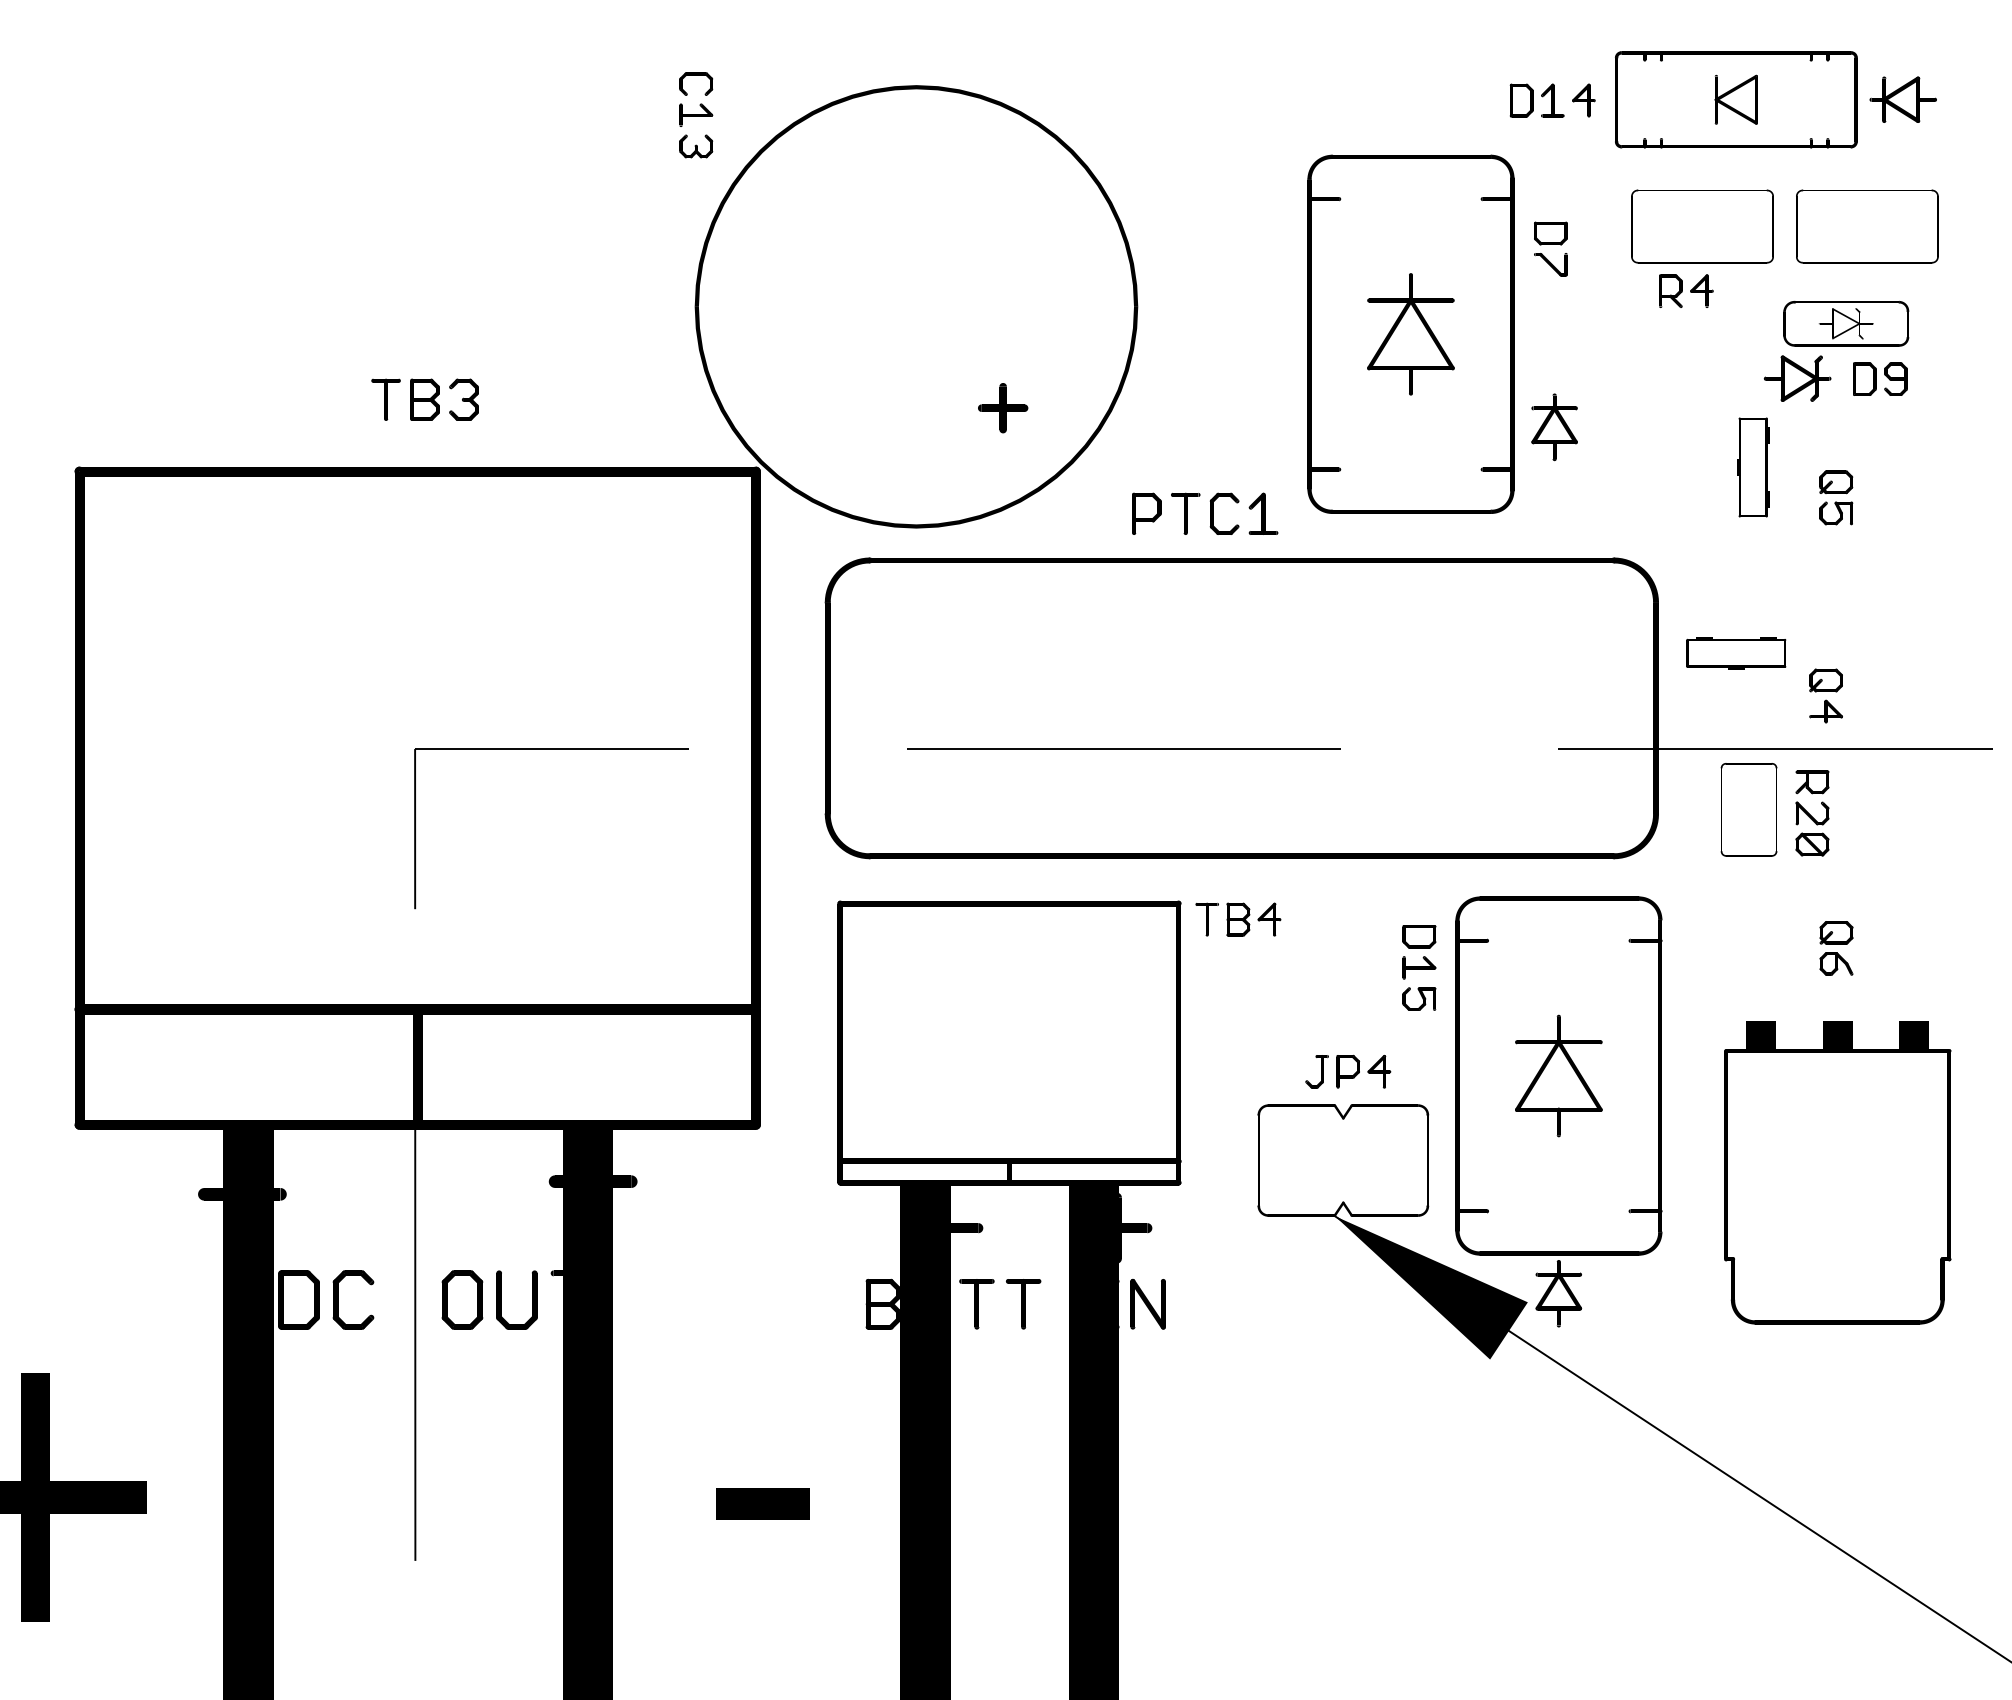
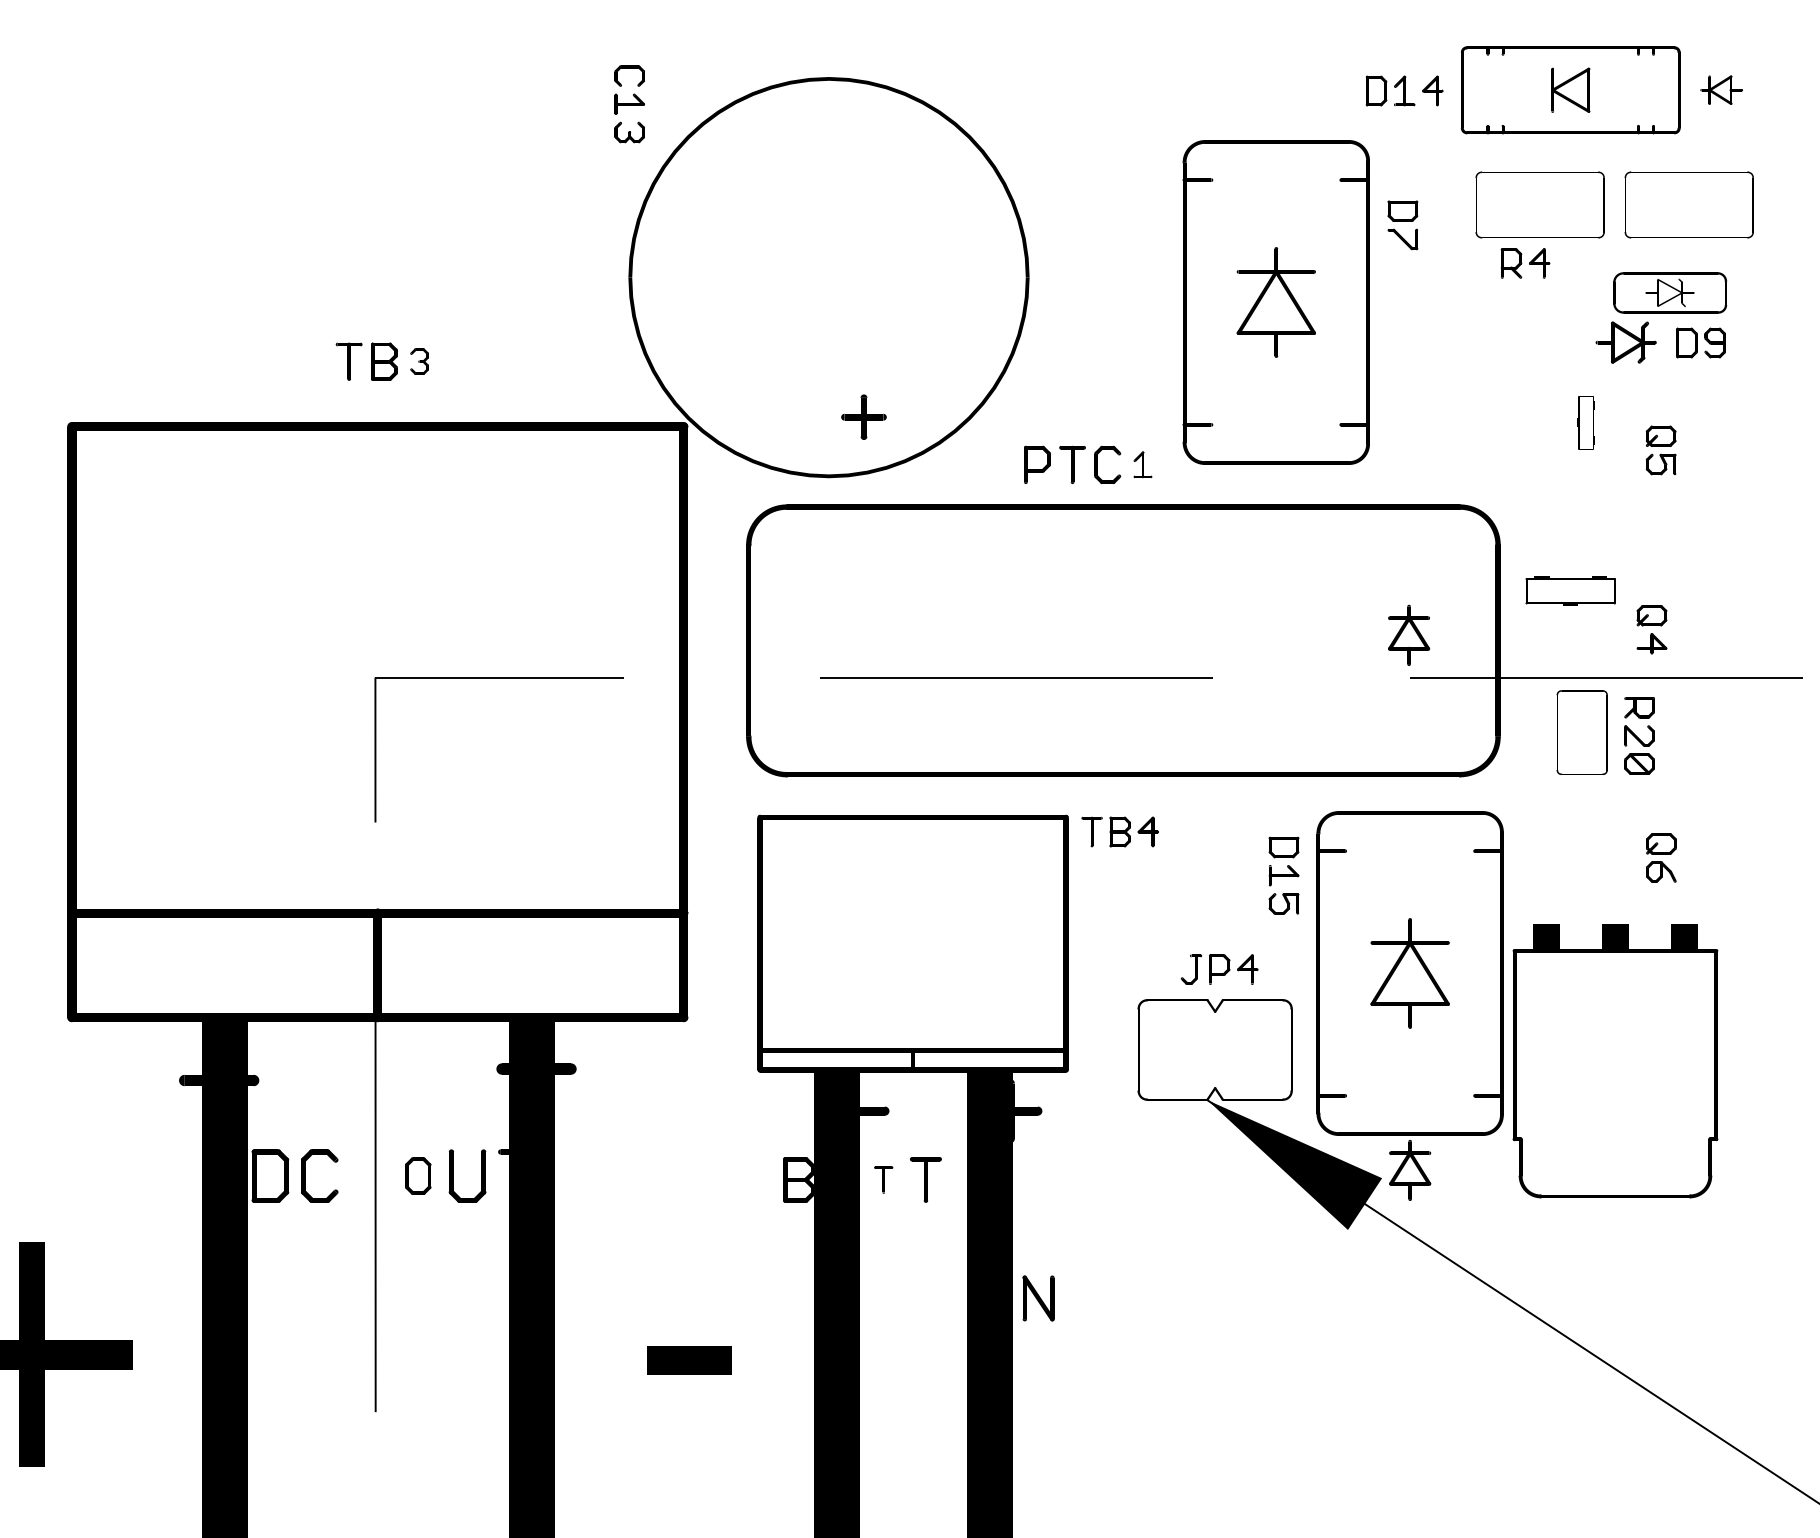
part: (1902, 99) -> (1721, 90), size x0.7
part: (463, 399) -> (419, 361), size x0.7
part: (1003, 408) -> (864, 417), moved
part: (1554, 427) -> (1408, 635), moved
part: (1753, 467) -> (1586, 422), size x0.6
part: (1263, 513) -> (1142, 464), size x0.7
part: (1837, 1172) -> (1615, 1060), moved
part: (462, 1299) -> (418, 1175), size x0.7
part: (1147, 1303) -> (1038, 1297), moved
part: (976, 1304) -> (883, 1180), size x0.6

